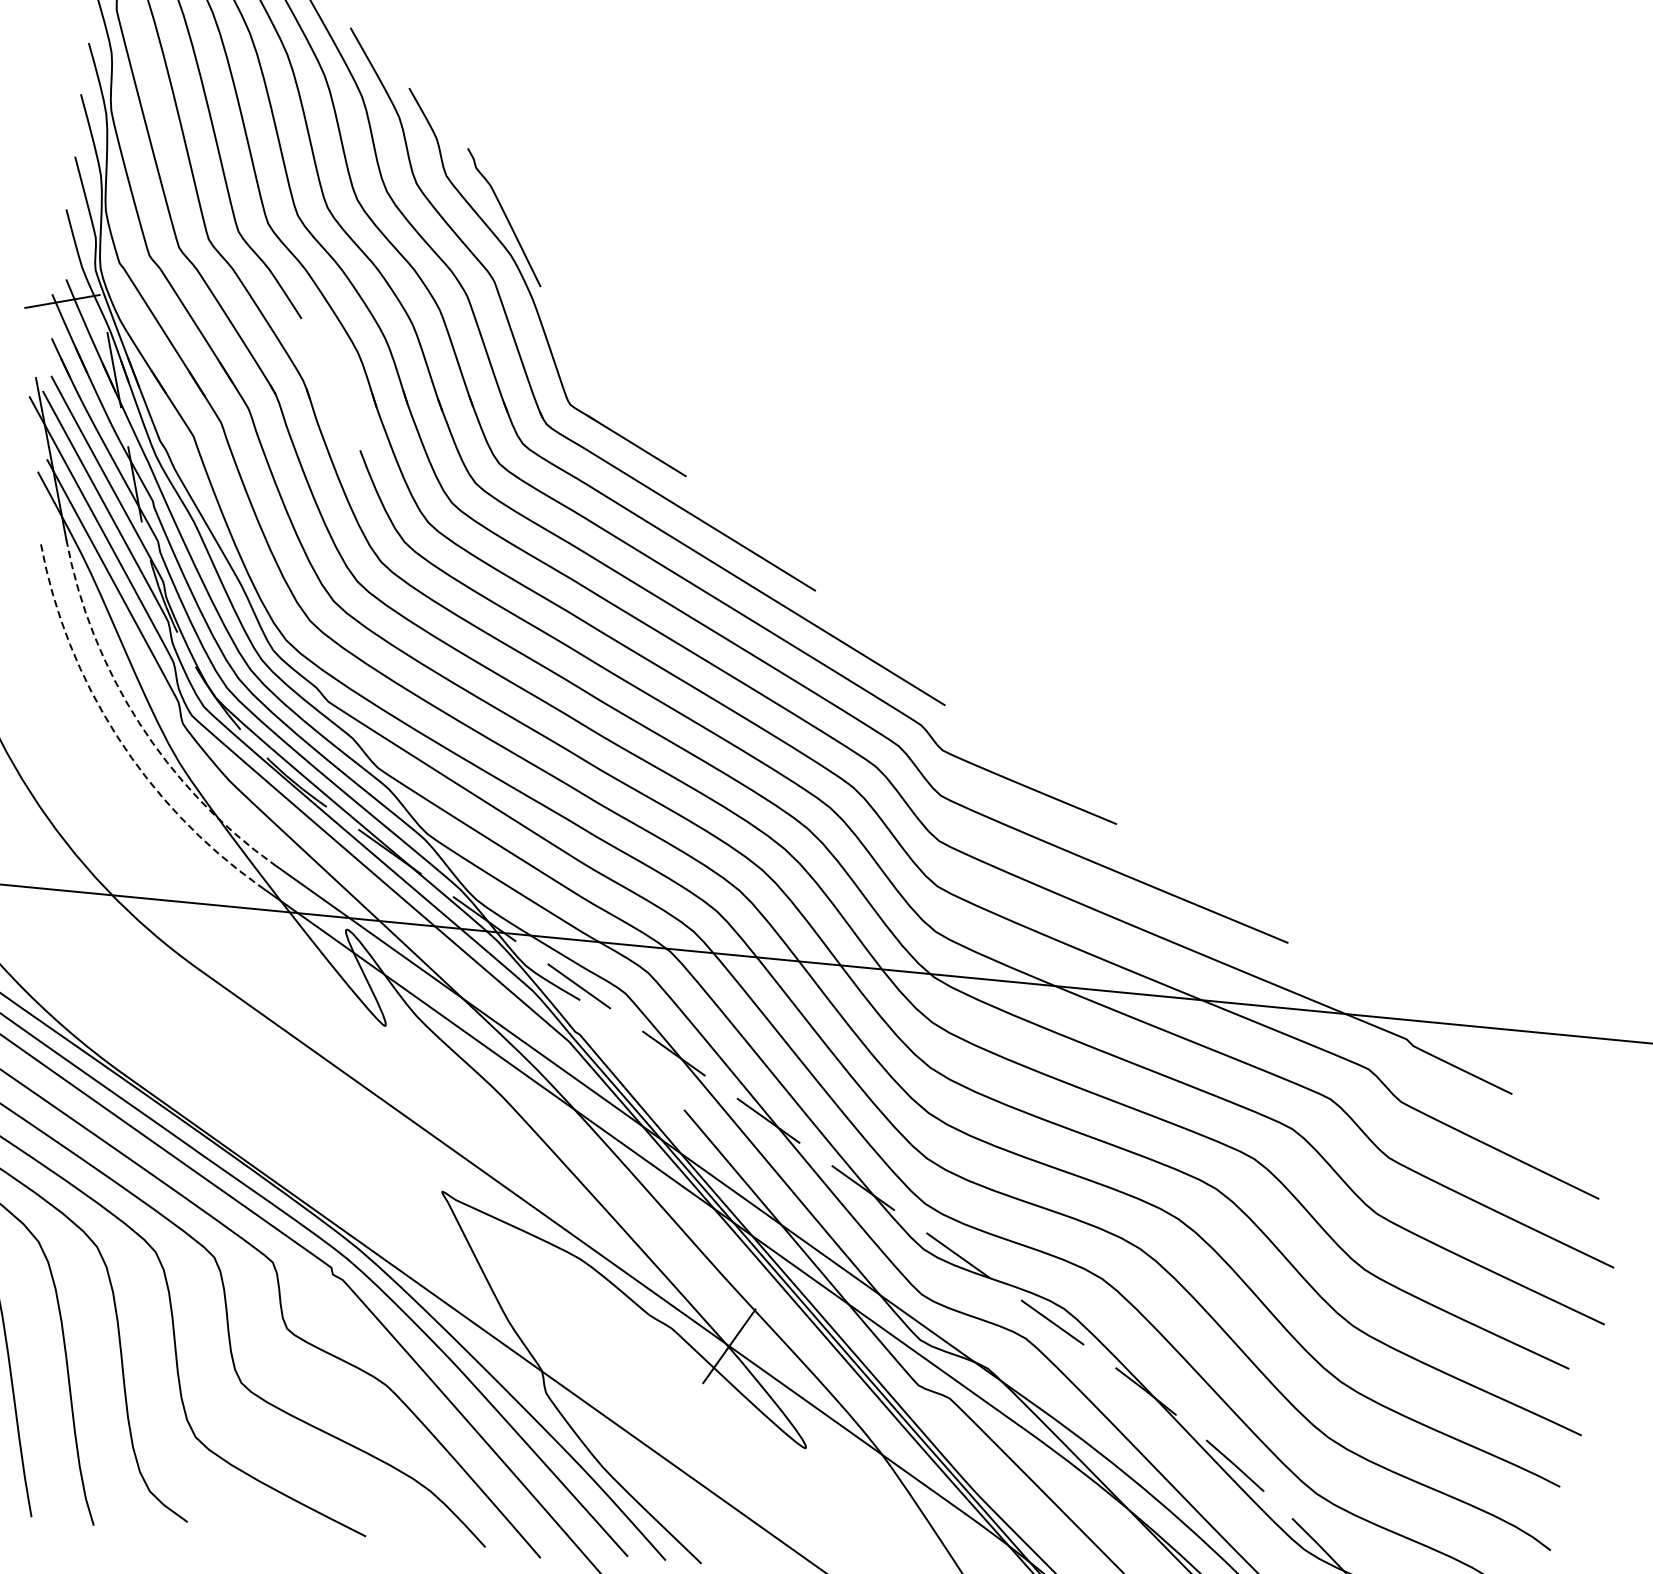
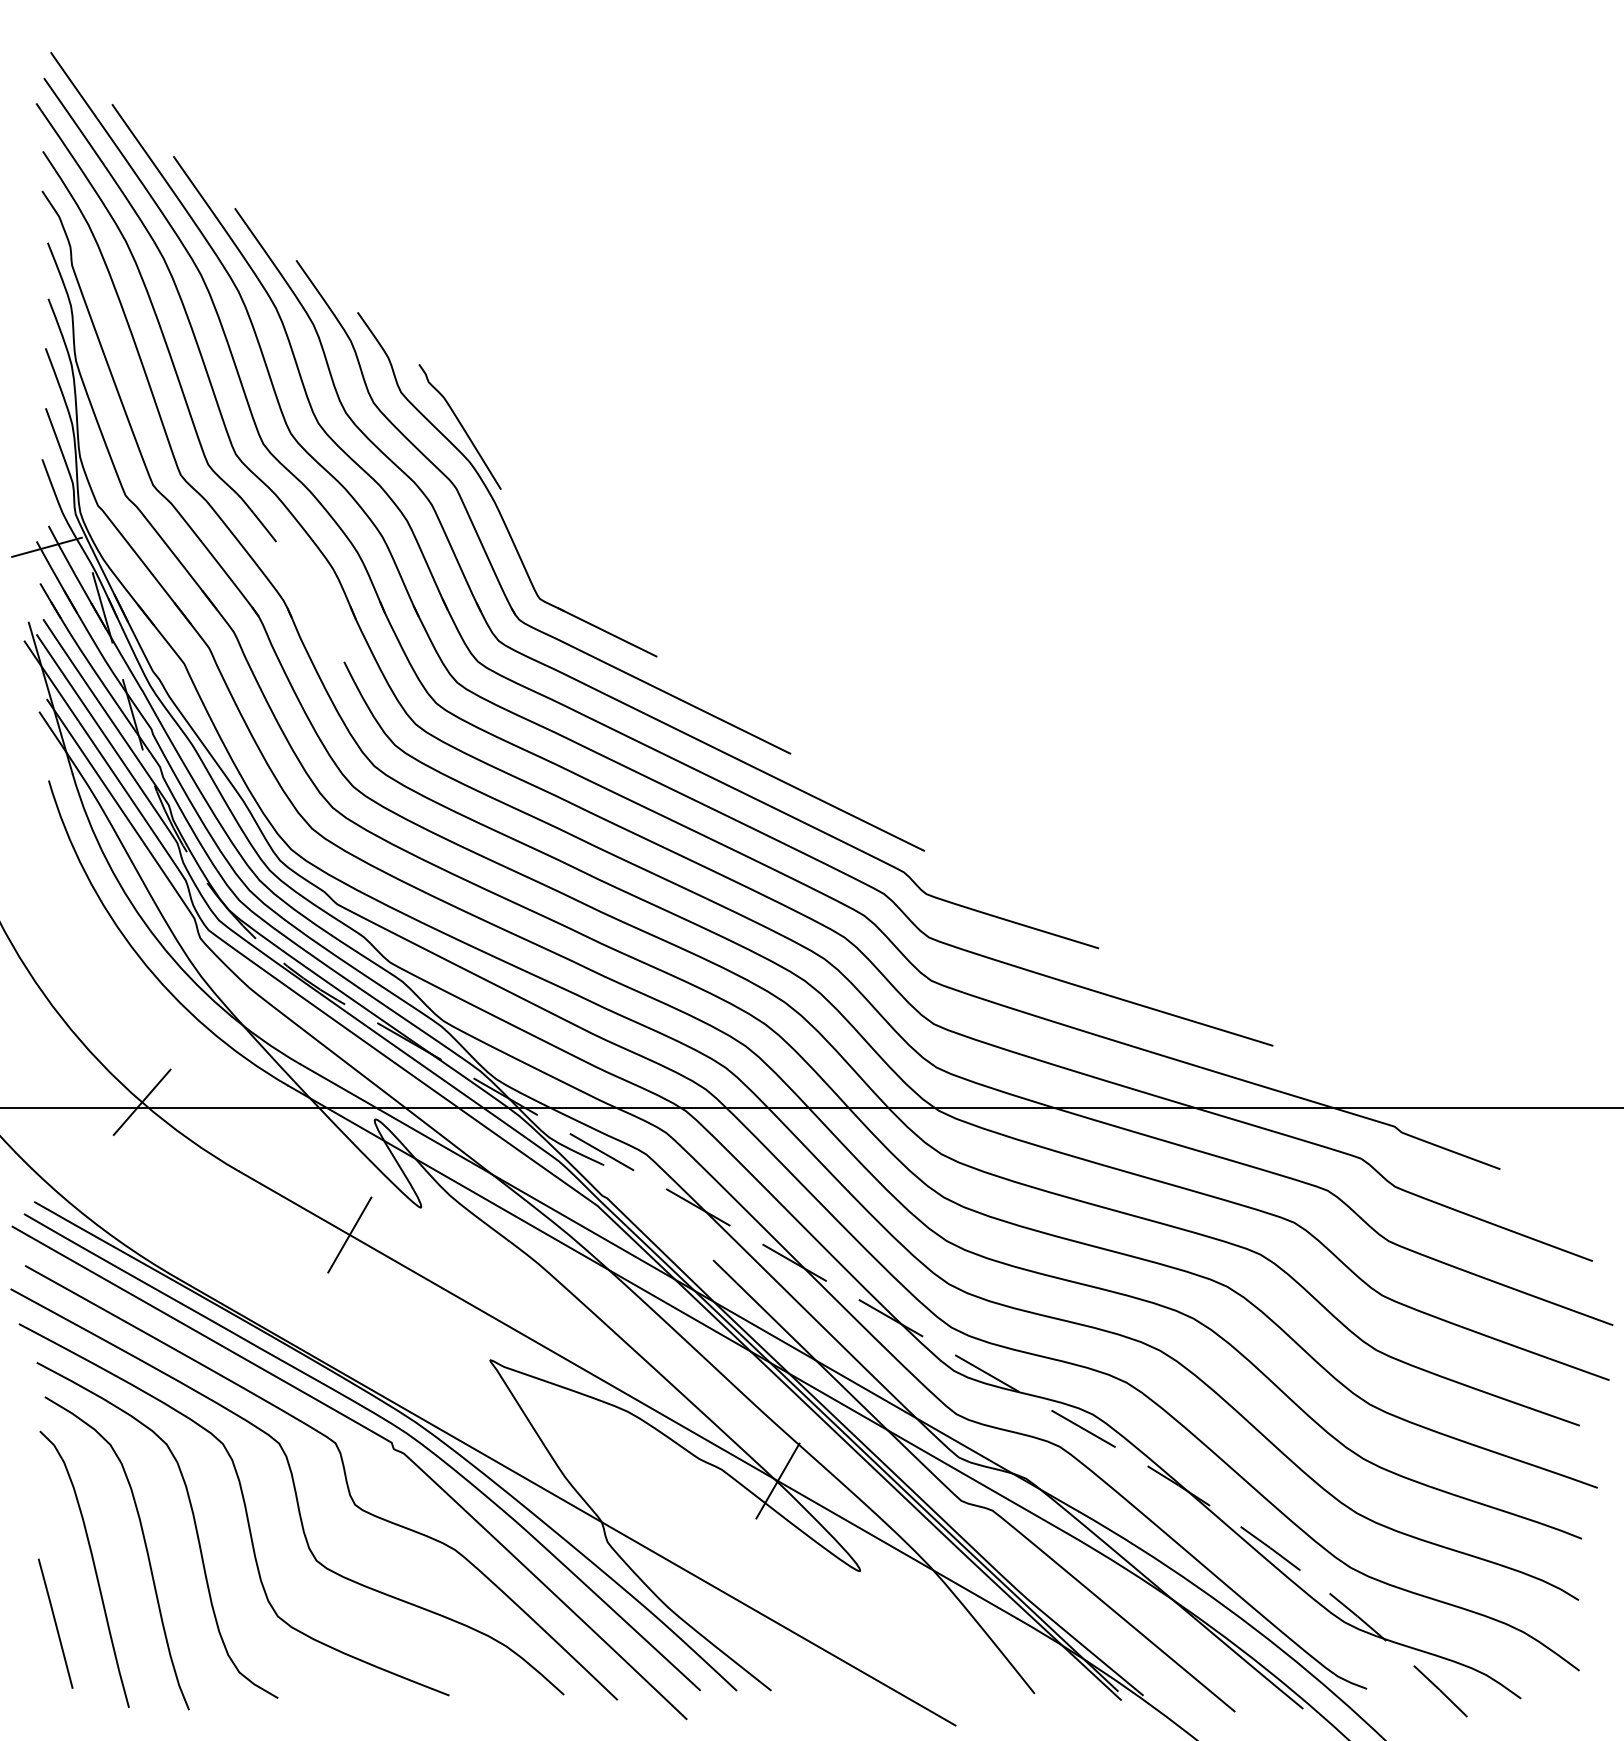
arc: (138, 722) -> (158, 941), dashed -> solid
arc: (117, 736) -> (139, 956), dashed -> solid
line: (105, 888) -> (141, 1102), added
line: (308, 1046) -> (349, 1234), added

